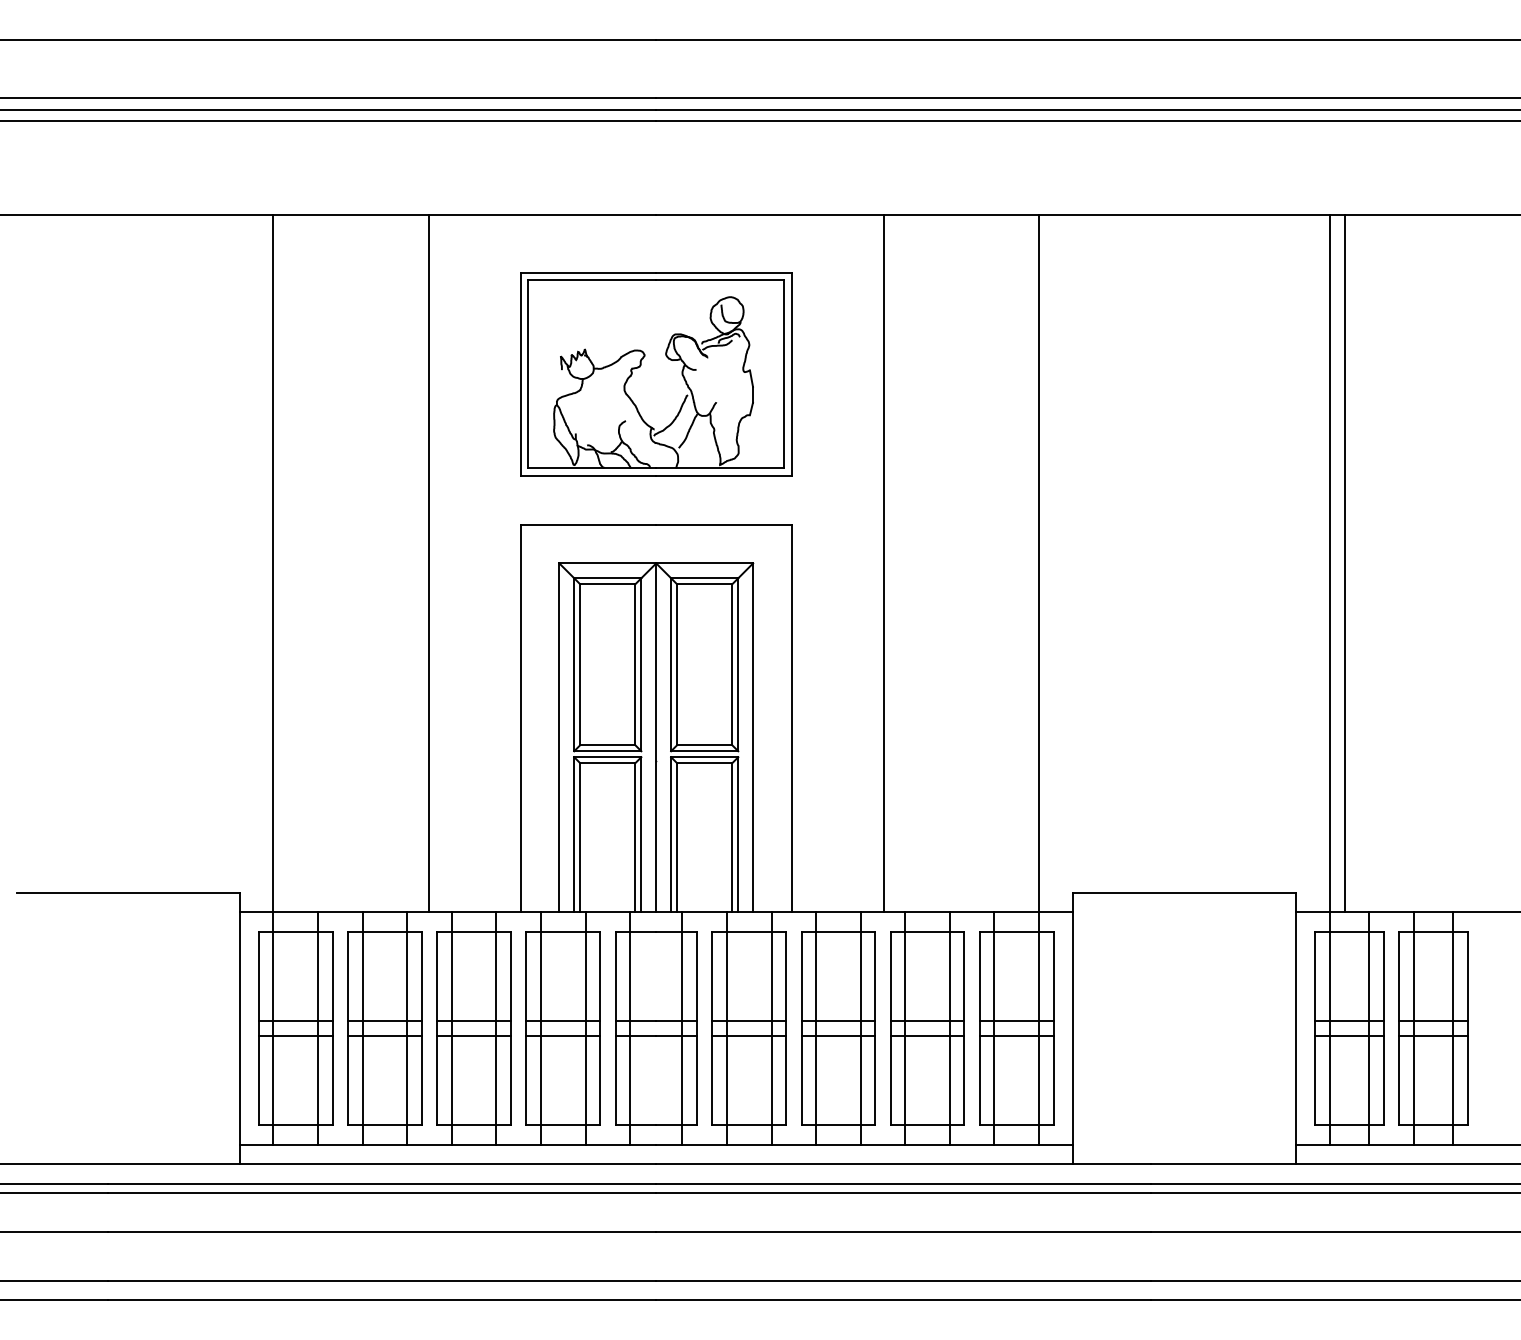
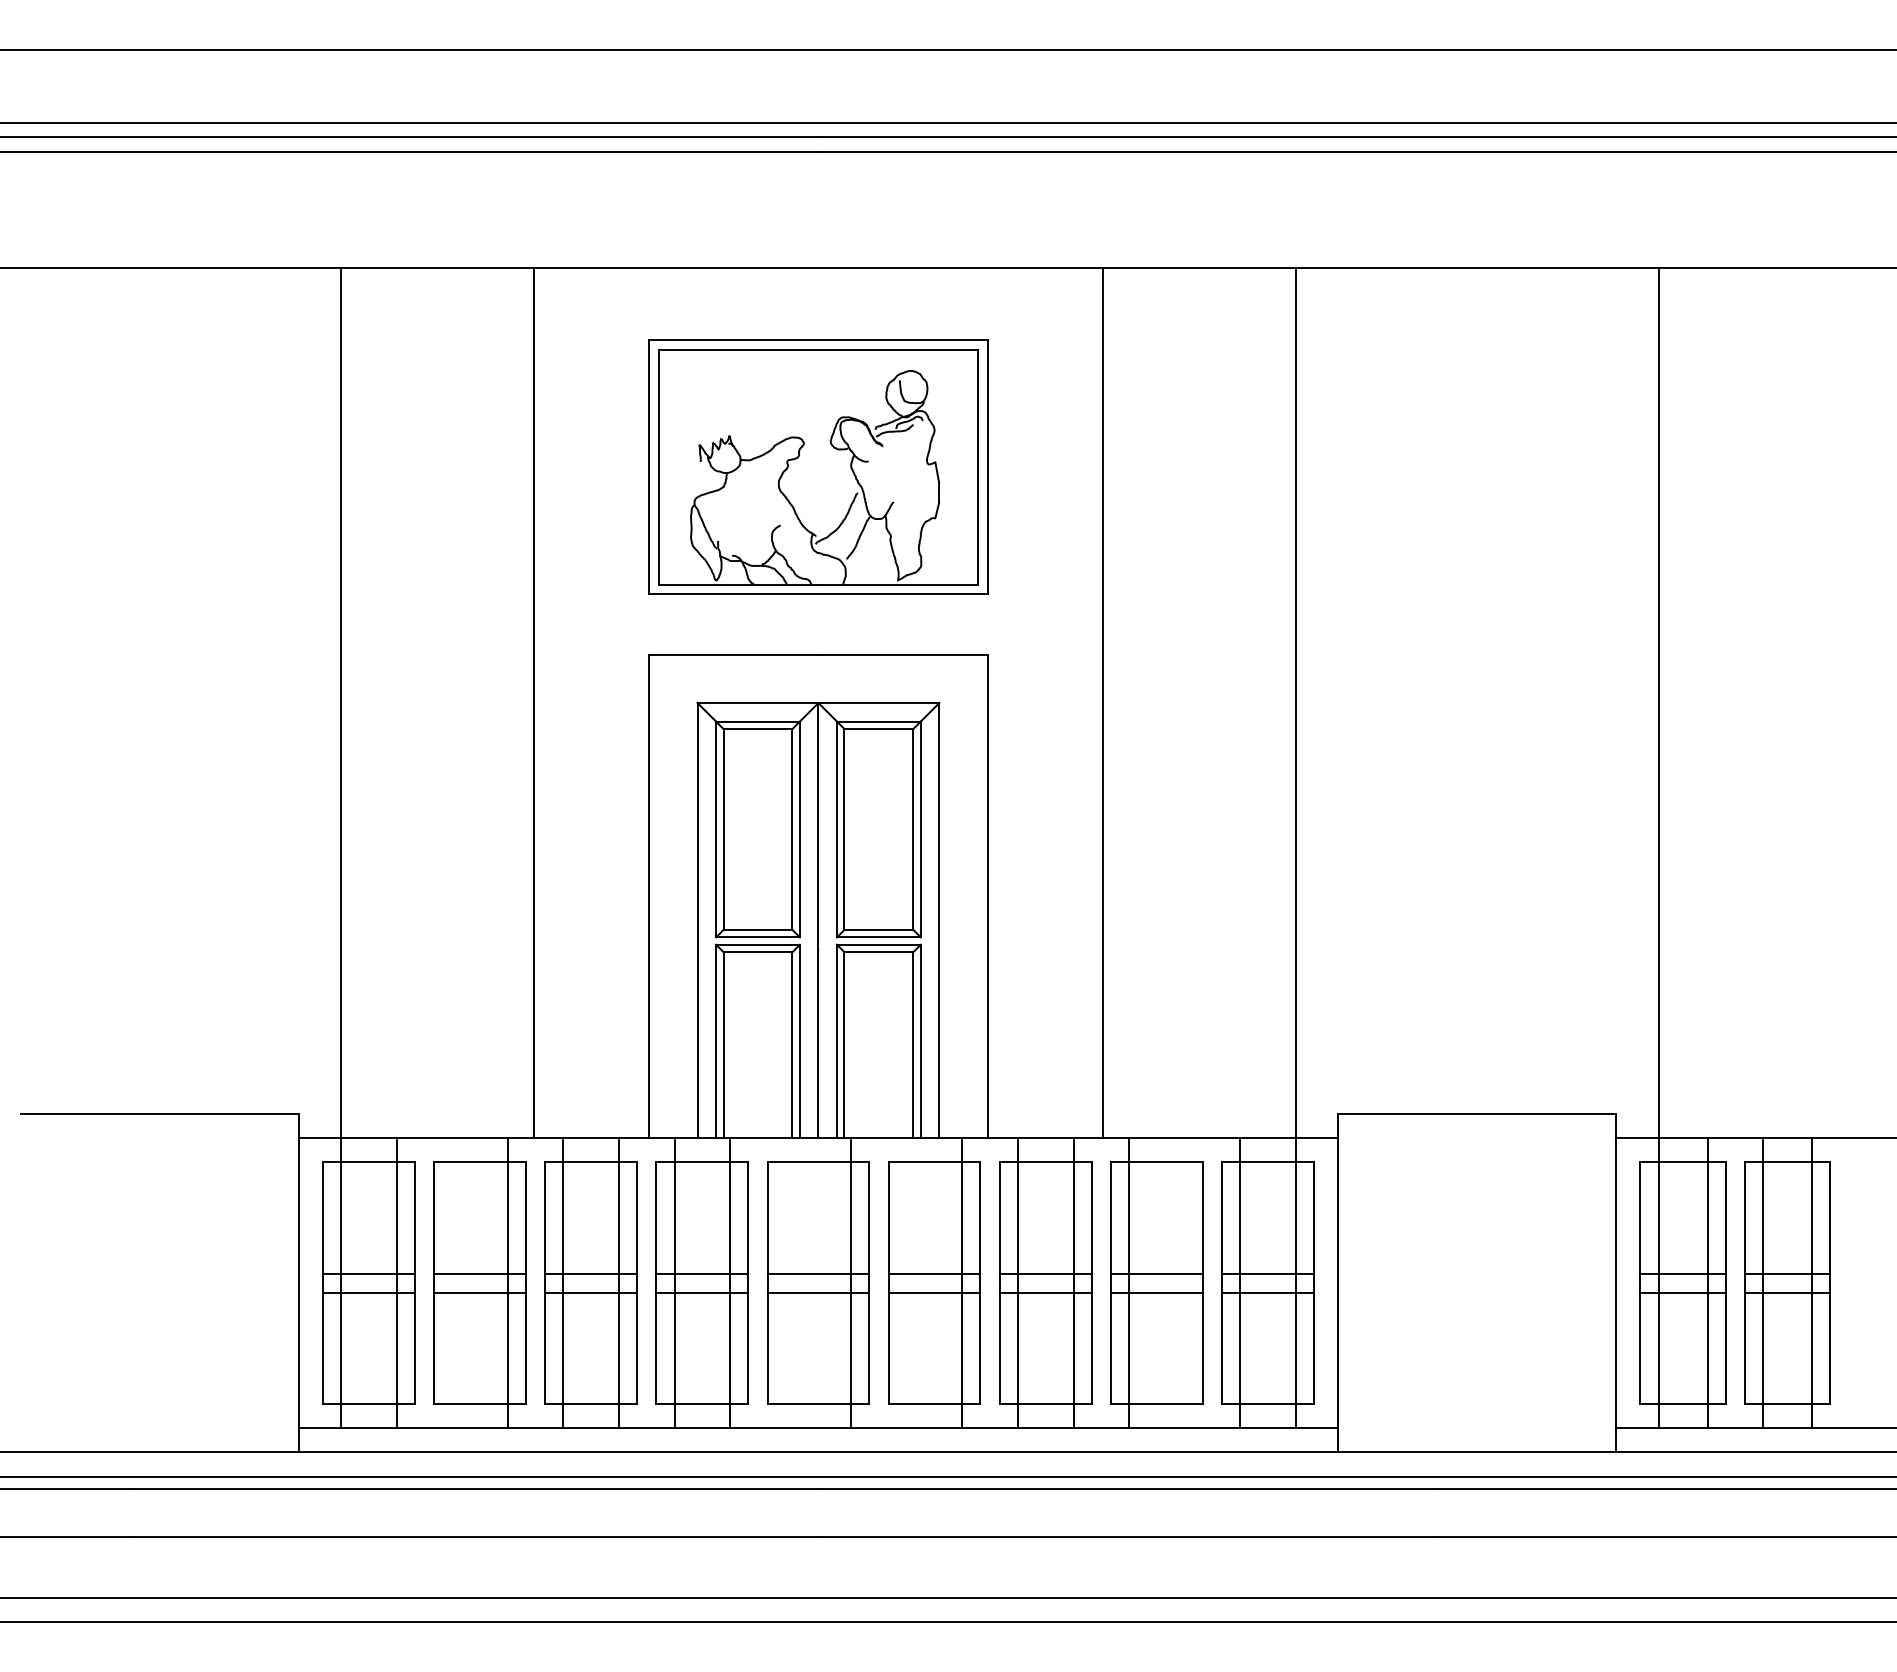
line: (1344, 562) -> (1677, 702), removed
line: (362, 1028) -> (452, 1283), removed
line: (629, 1028) -> (785, 1283), removed
line: (726, 1028) -> (906, 1283), removed
line: (949, 1028) -> (1184, 1283), removed

